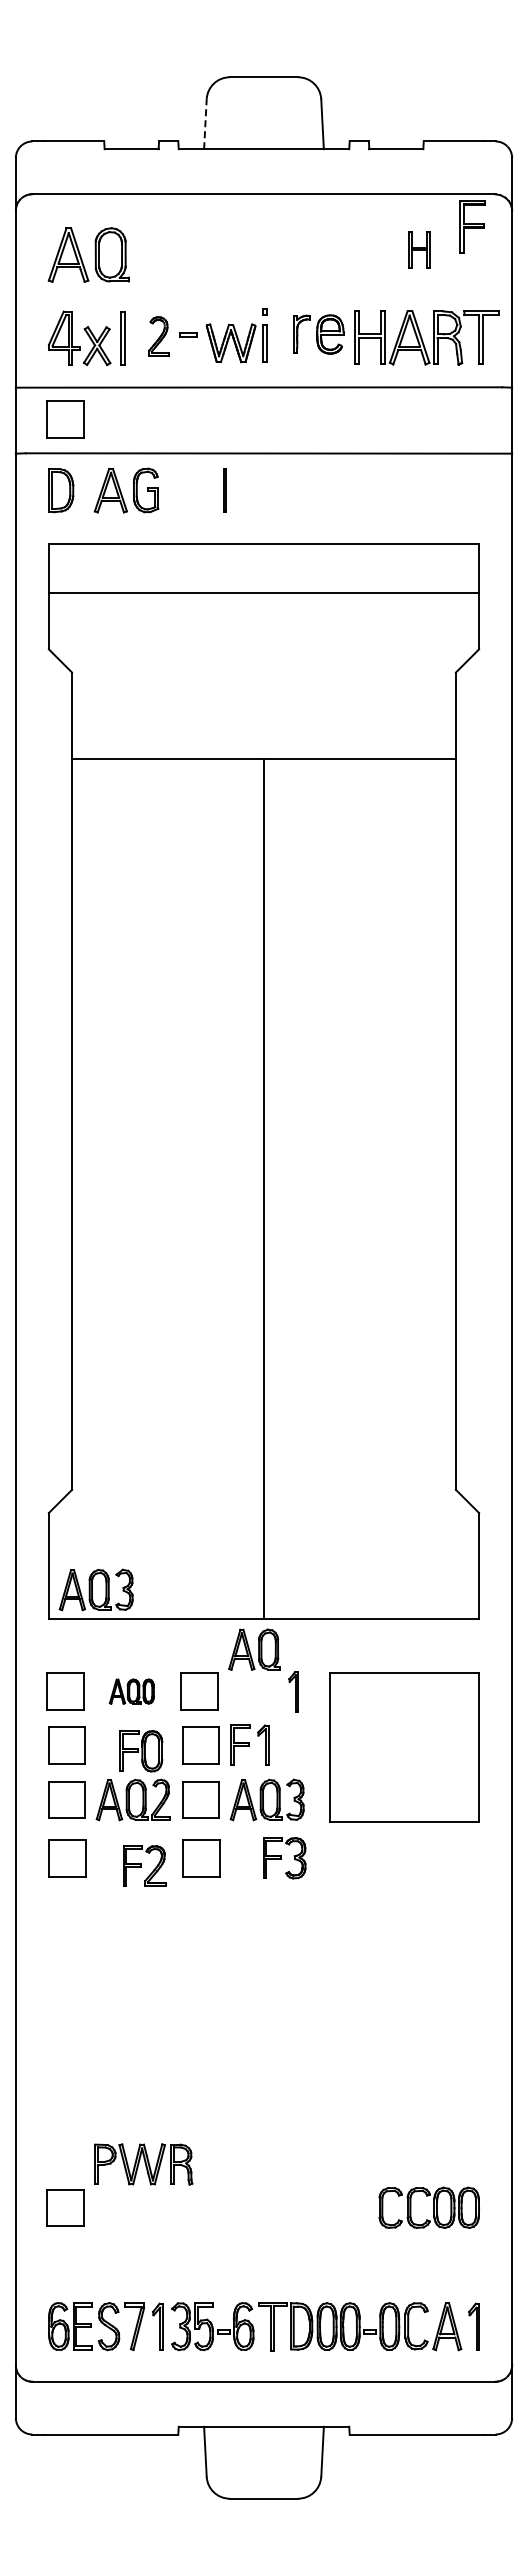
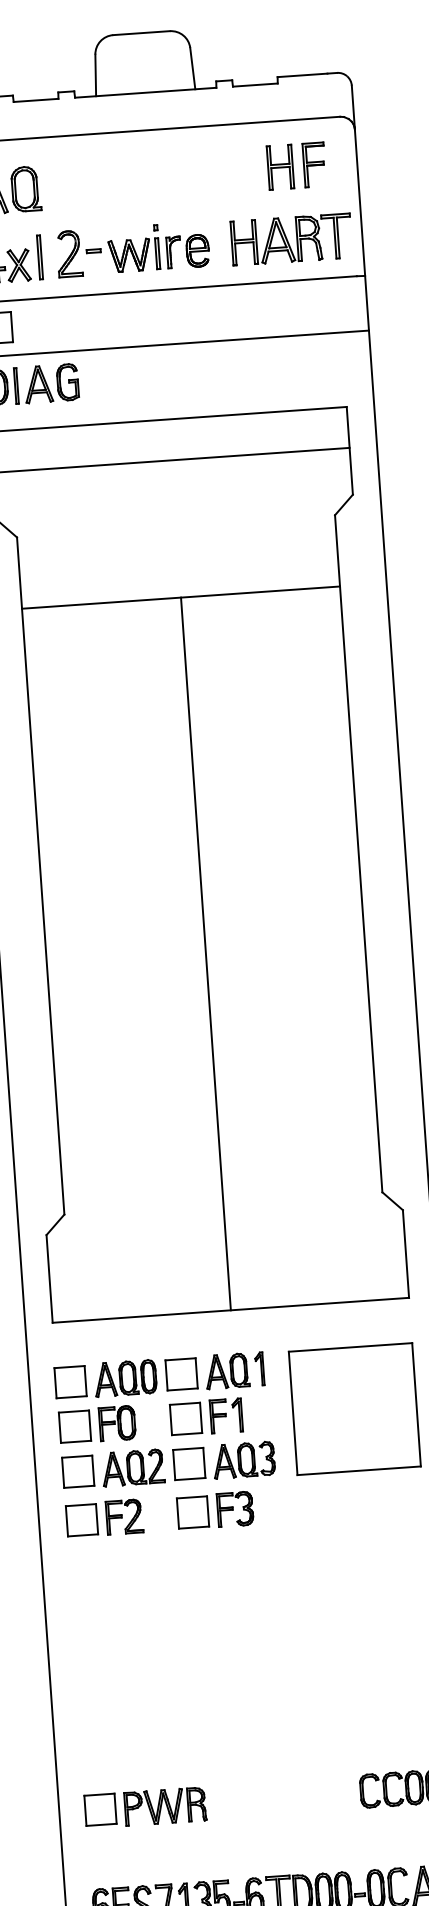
line: (205, 123) -> (95, 74), dashed -> solid
part: (472, 226) -> (314, 164), moved
part: (419, 249) -> (280, 166), size x1.43
part: (318, 334) -> (188, 251), moved
part: (158, 336) -> (69, 254), size x1.43
line: (224, 490) -> (15, 385), moved
part: (95, 1589) -> (89, 1295), removed
part: (254, 1649) -> (227, 1371), moved
part: (131, 1691) -> (125, 1378), size x1.67
part: (141, 1751) -> (117, 1423), moved
part: (284, 1858) -> (235, 1509), moved
part: (144, 1865) -> (124, 1516), moved
part: (143, 2164) -> (165, 1806), moved

